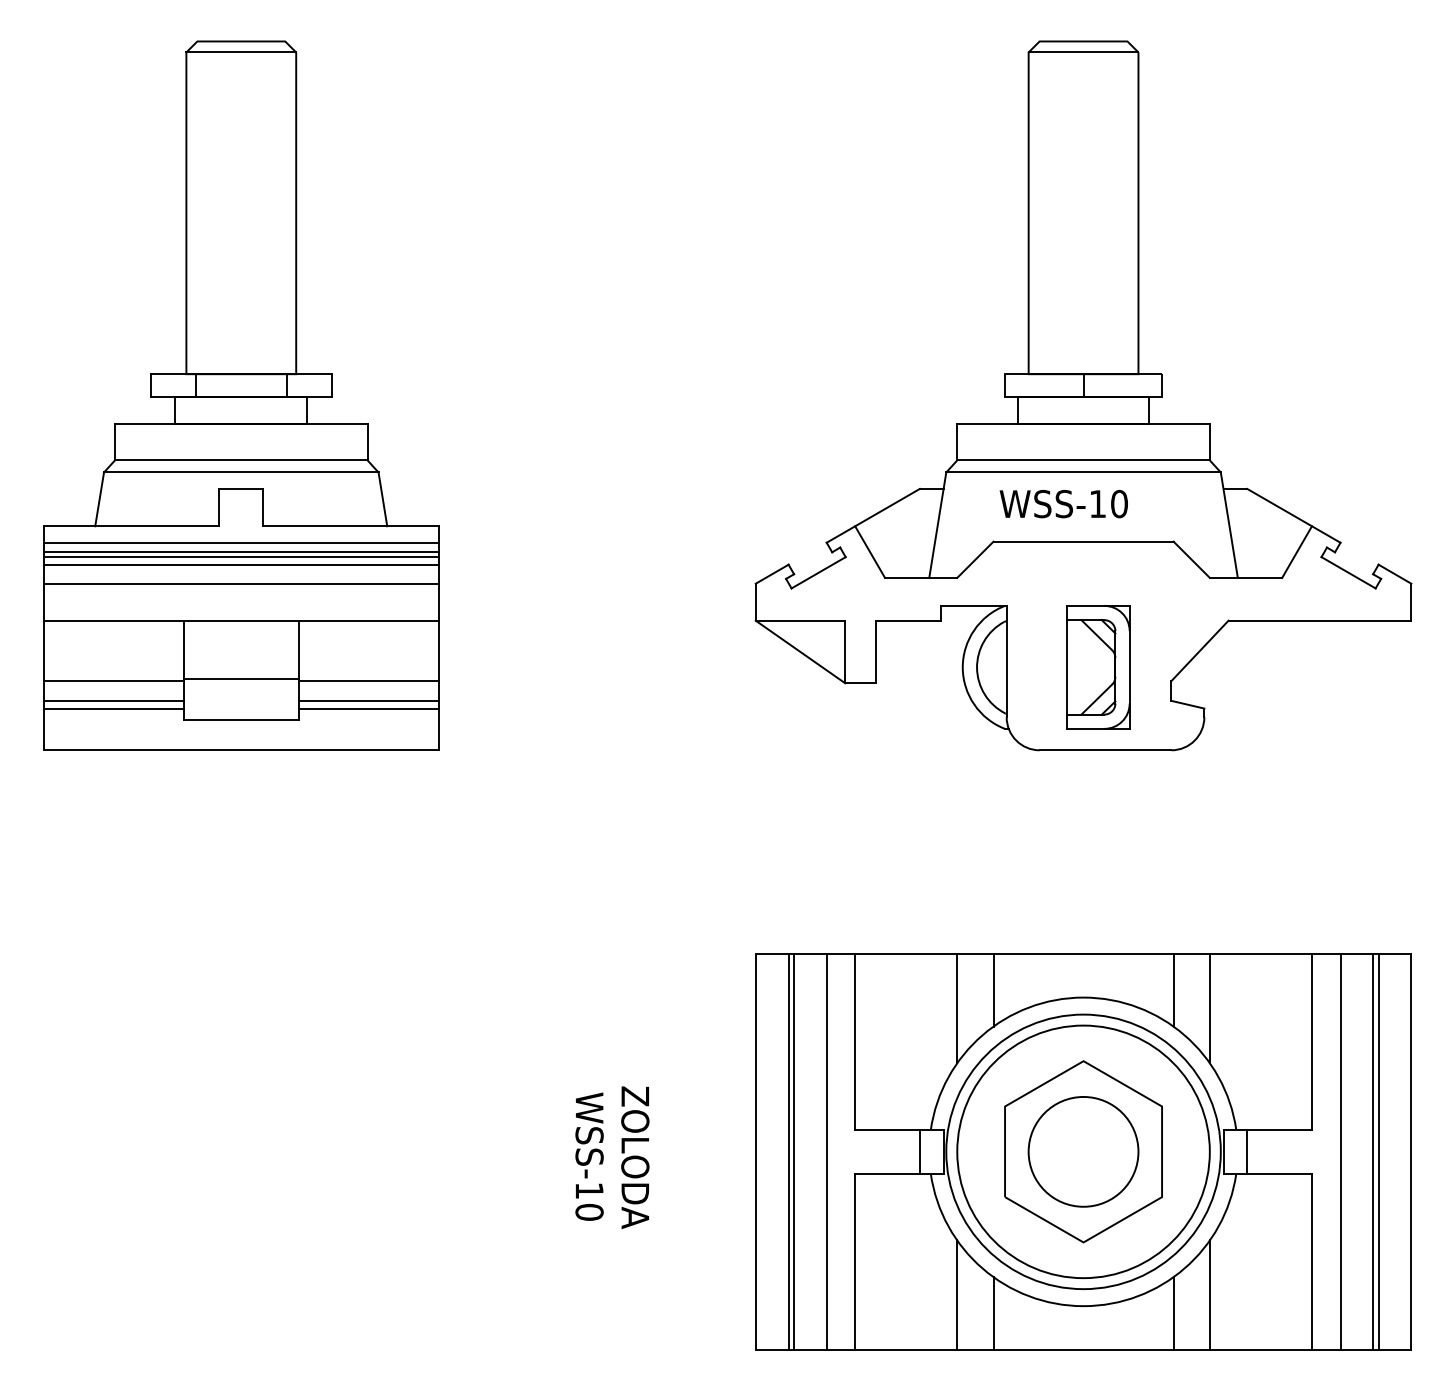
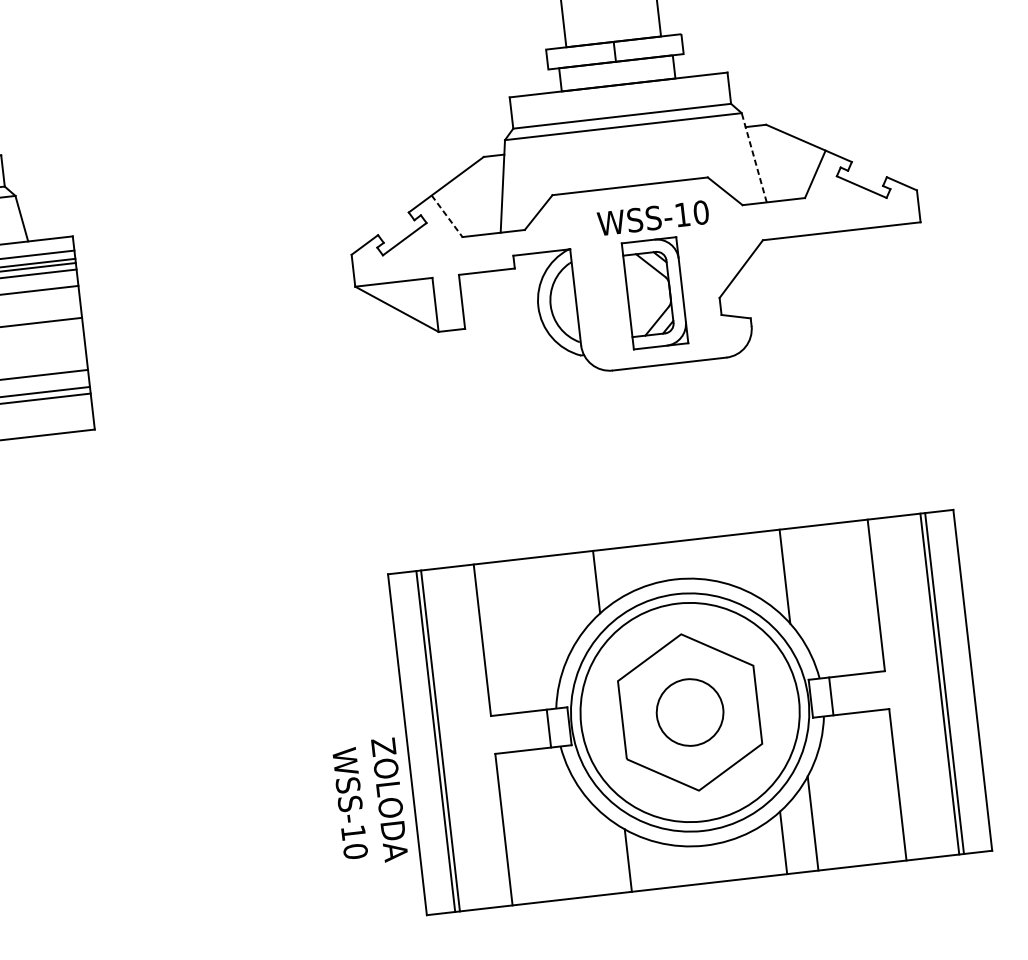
text: (1063, 504) -> (653, 218), moved
line: (1229, 524) -> (754, 157), solid -> dashed
line: (870, 552) -> (447, 216), solid -> dashed
line: (1173, 990) -> (751, 564), removed
line: (957, 1008) -> (567, 601), removed
line: (826, 1151) -> (468, 737), removed
circle: (1083, 1151) -> (690, 712), size x0.7
line: (1340, 1151) -> (911, 686), removed
text: (612, 1157) -> (370, 801), moved
line: (957, 1294) -> (595, 847), removed

